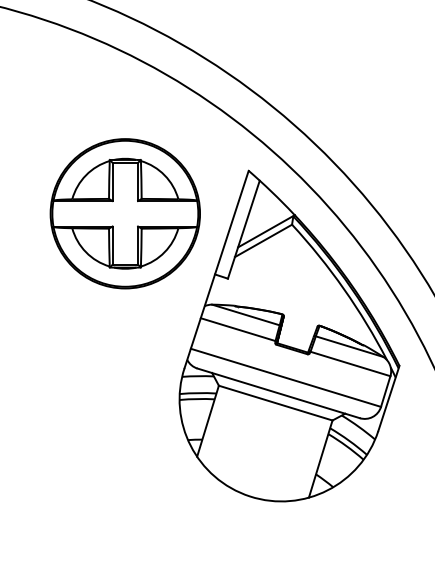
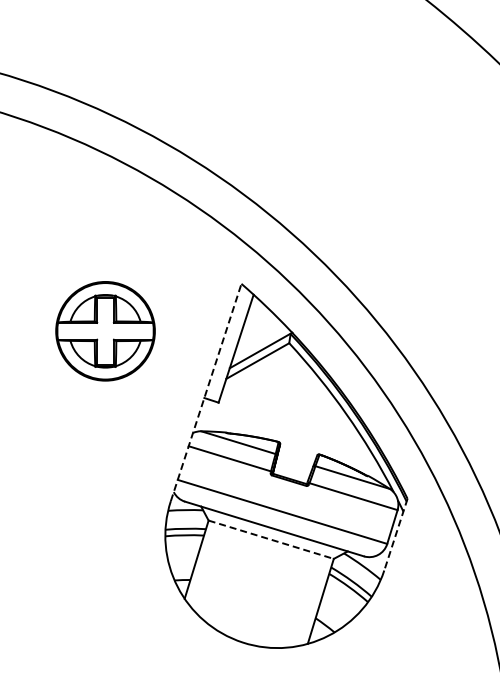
part: (125, 214) -> (105, 331), size x0.6
line: (216, 269) -> (206, 392), solid -> dashed
line: (388, 398) -> (395, 534), solid -> dashed
line: (275, 402) -> (271, 539), solid -> dashed

